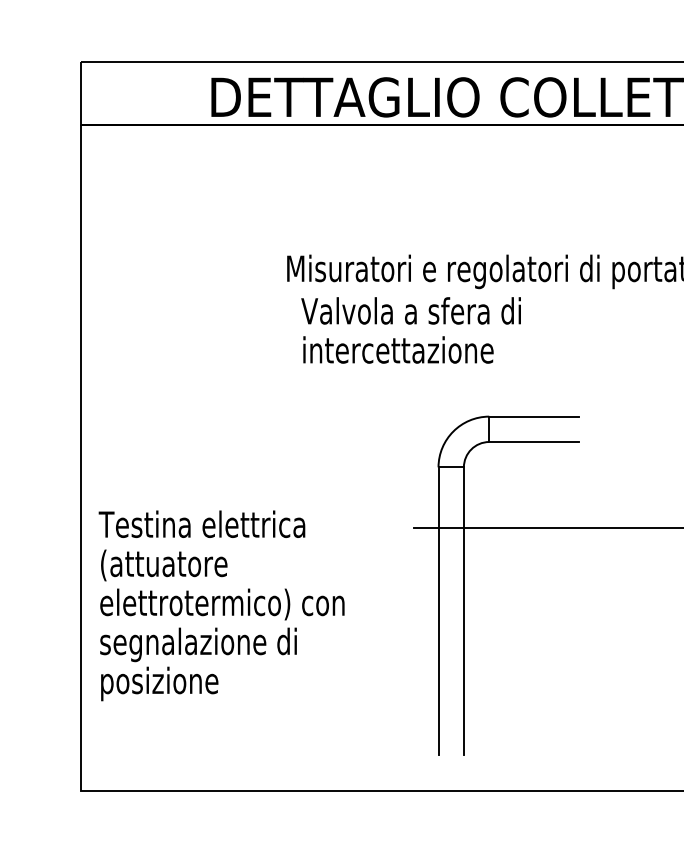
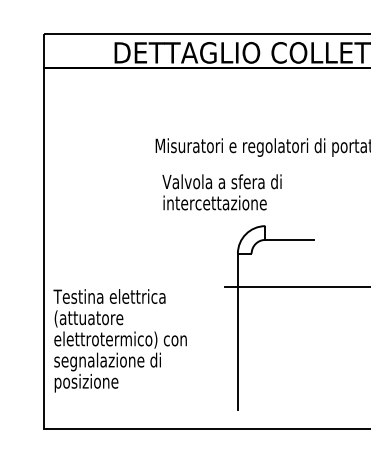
text: (410, 330) -> (221, 192), moved
line: (533, 417) -> (289, 226), removed
text: (220, 605) -> (119, 340), moved
line: (463, 610) -> (251, 331), removed

